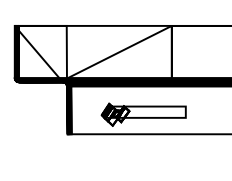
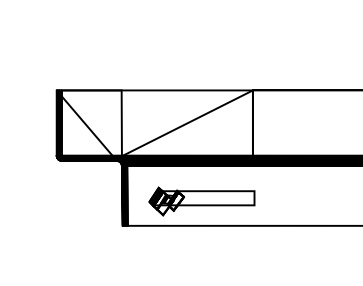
part: (143, 114) -> (201, 201), moved

